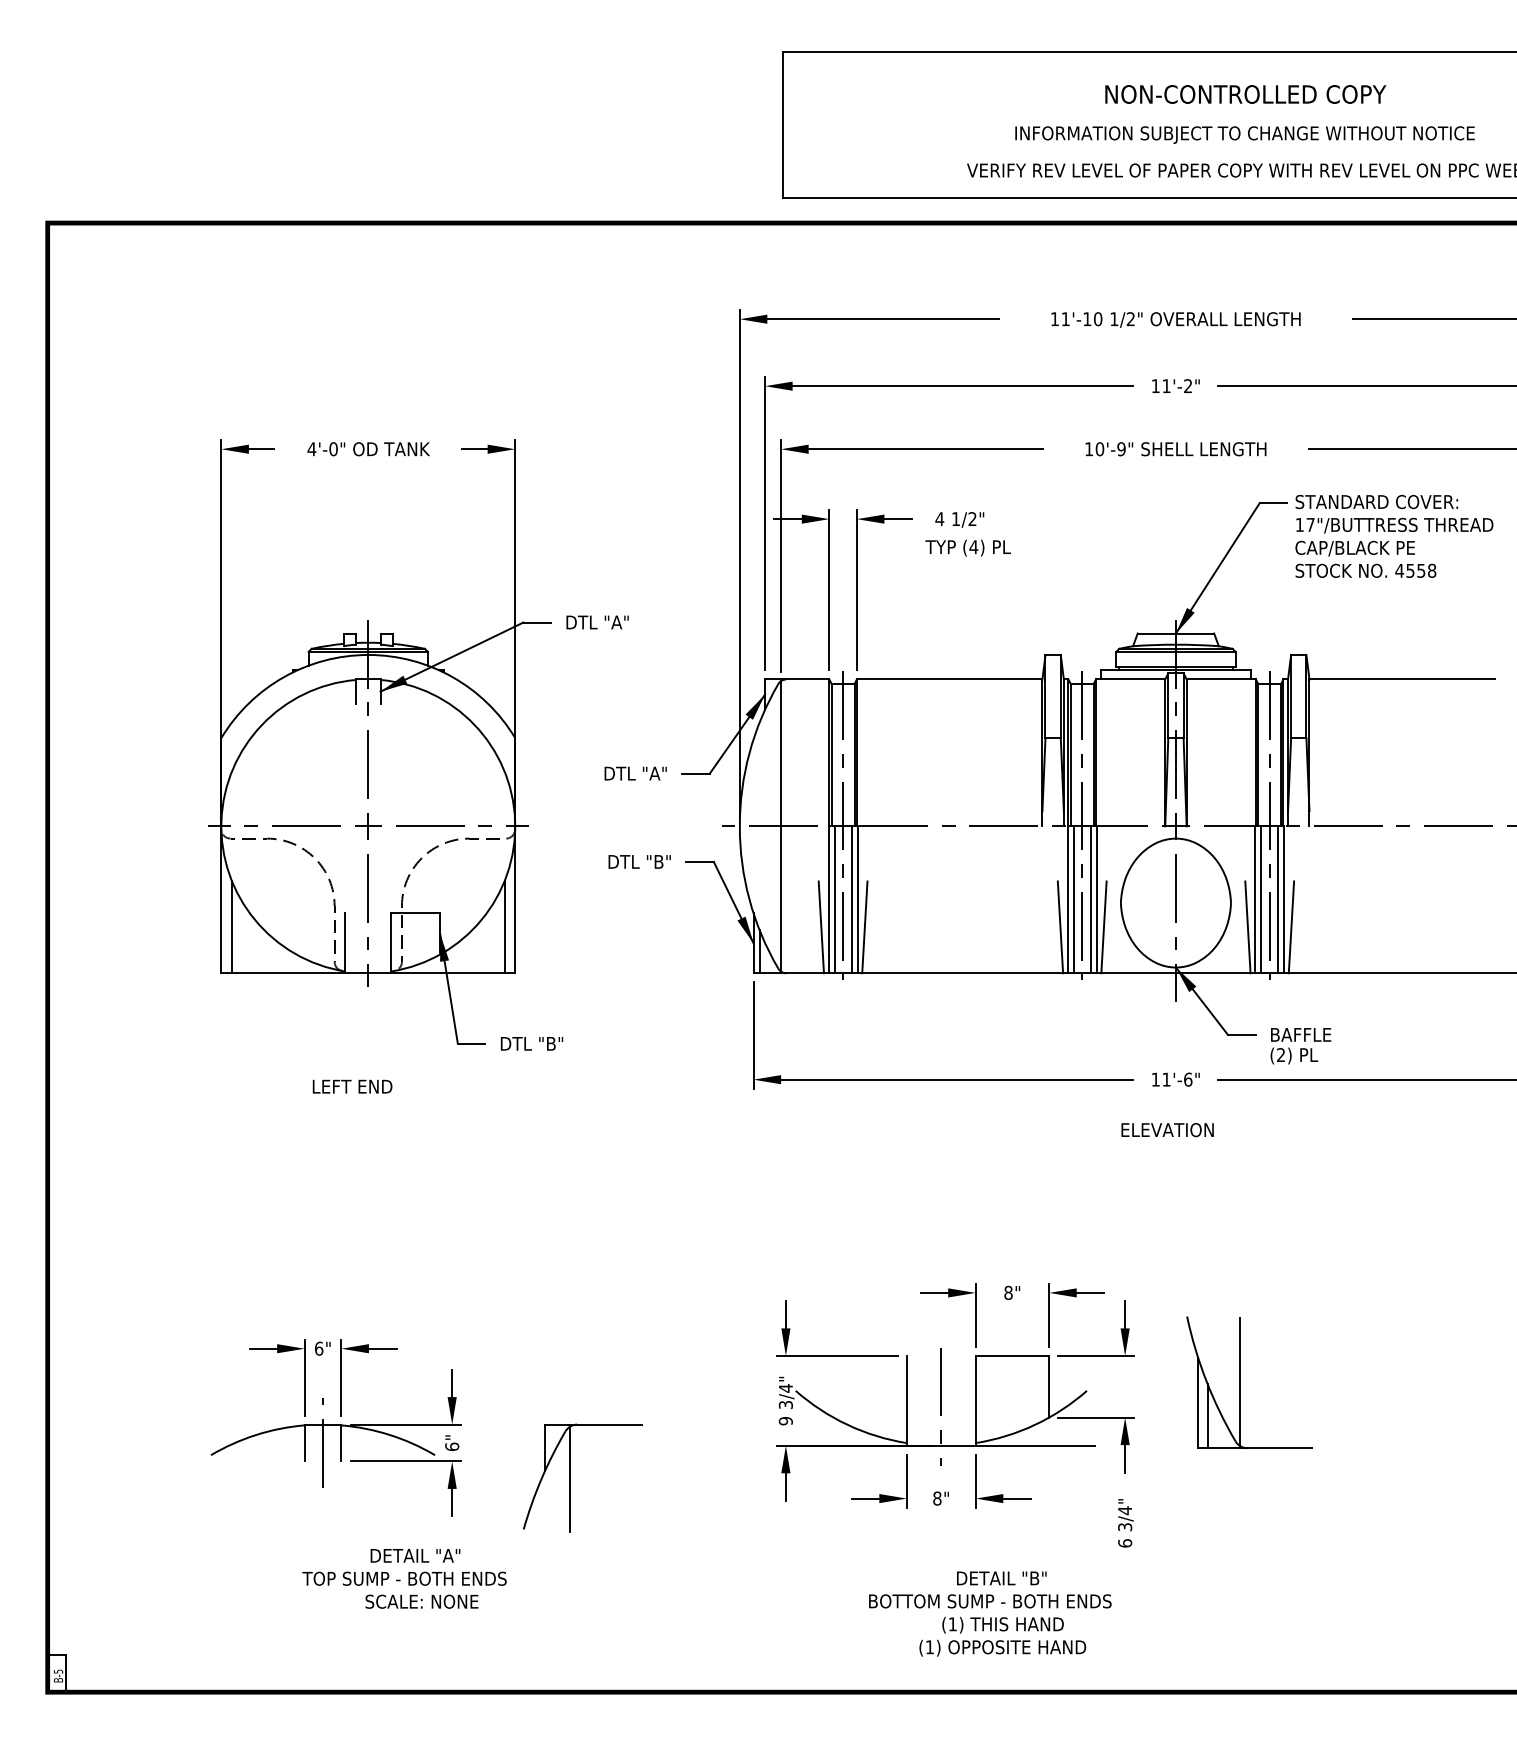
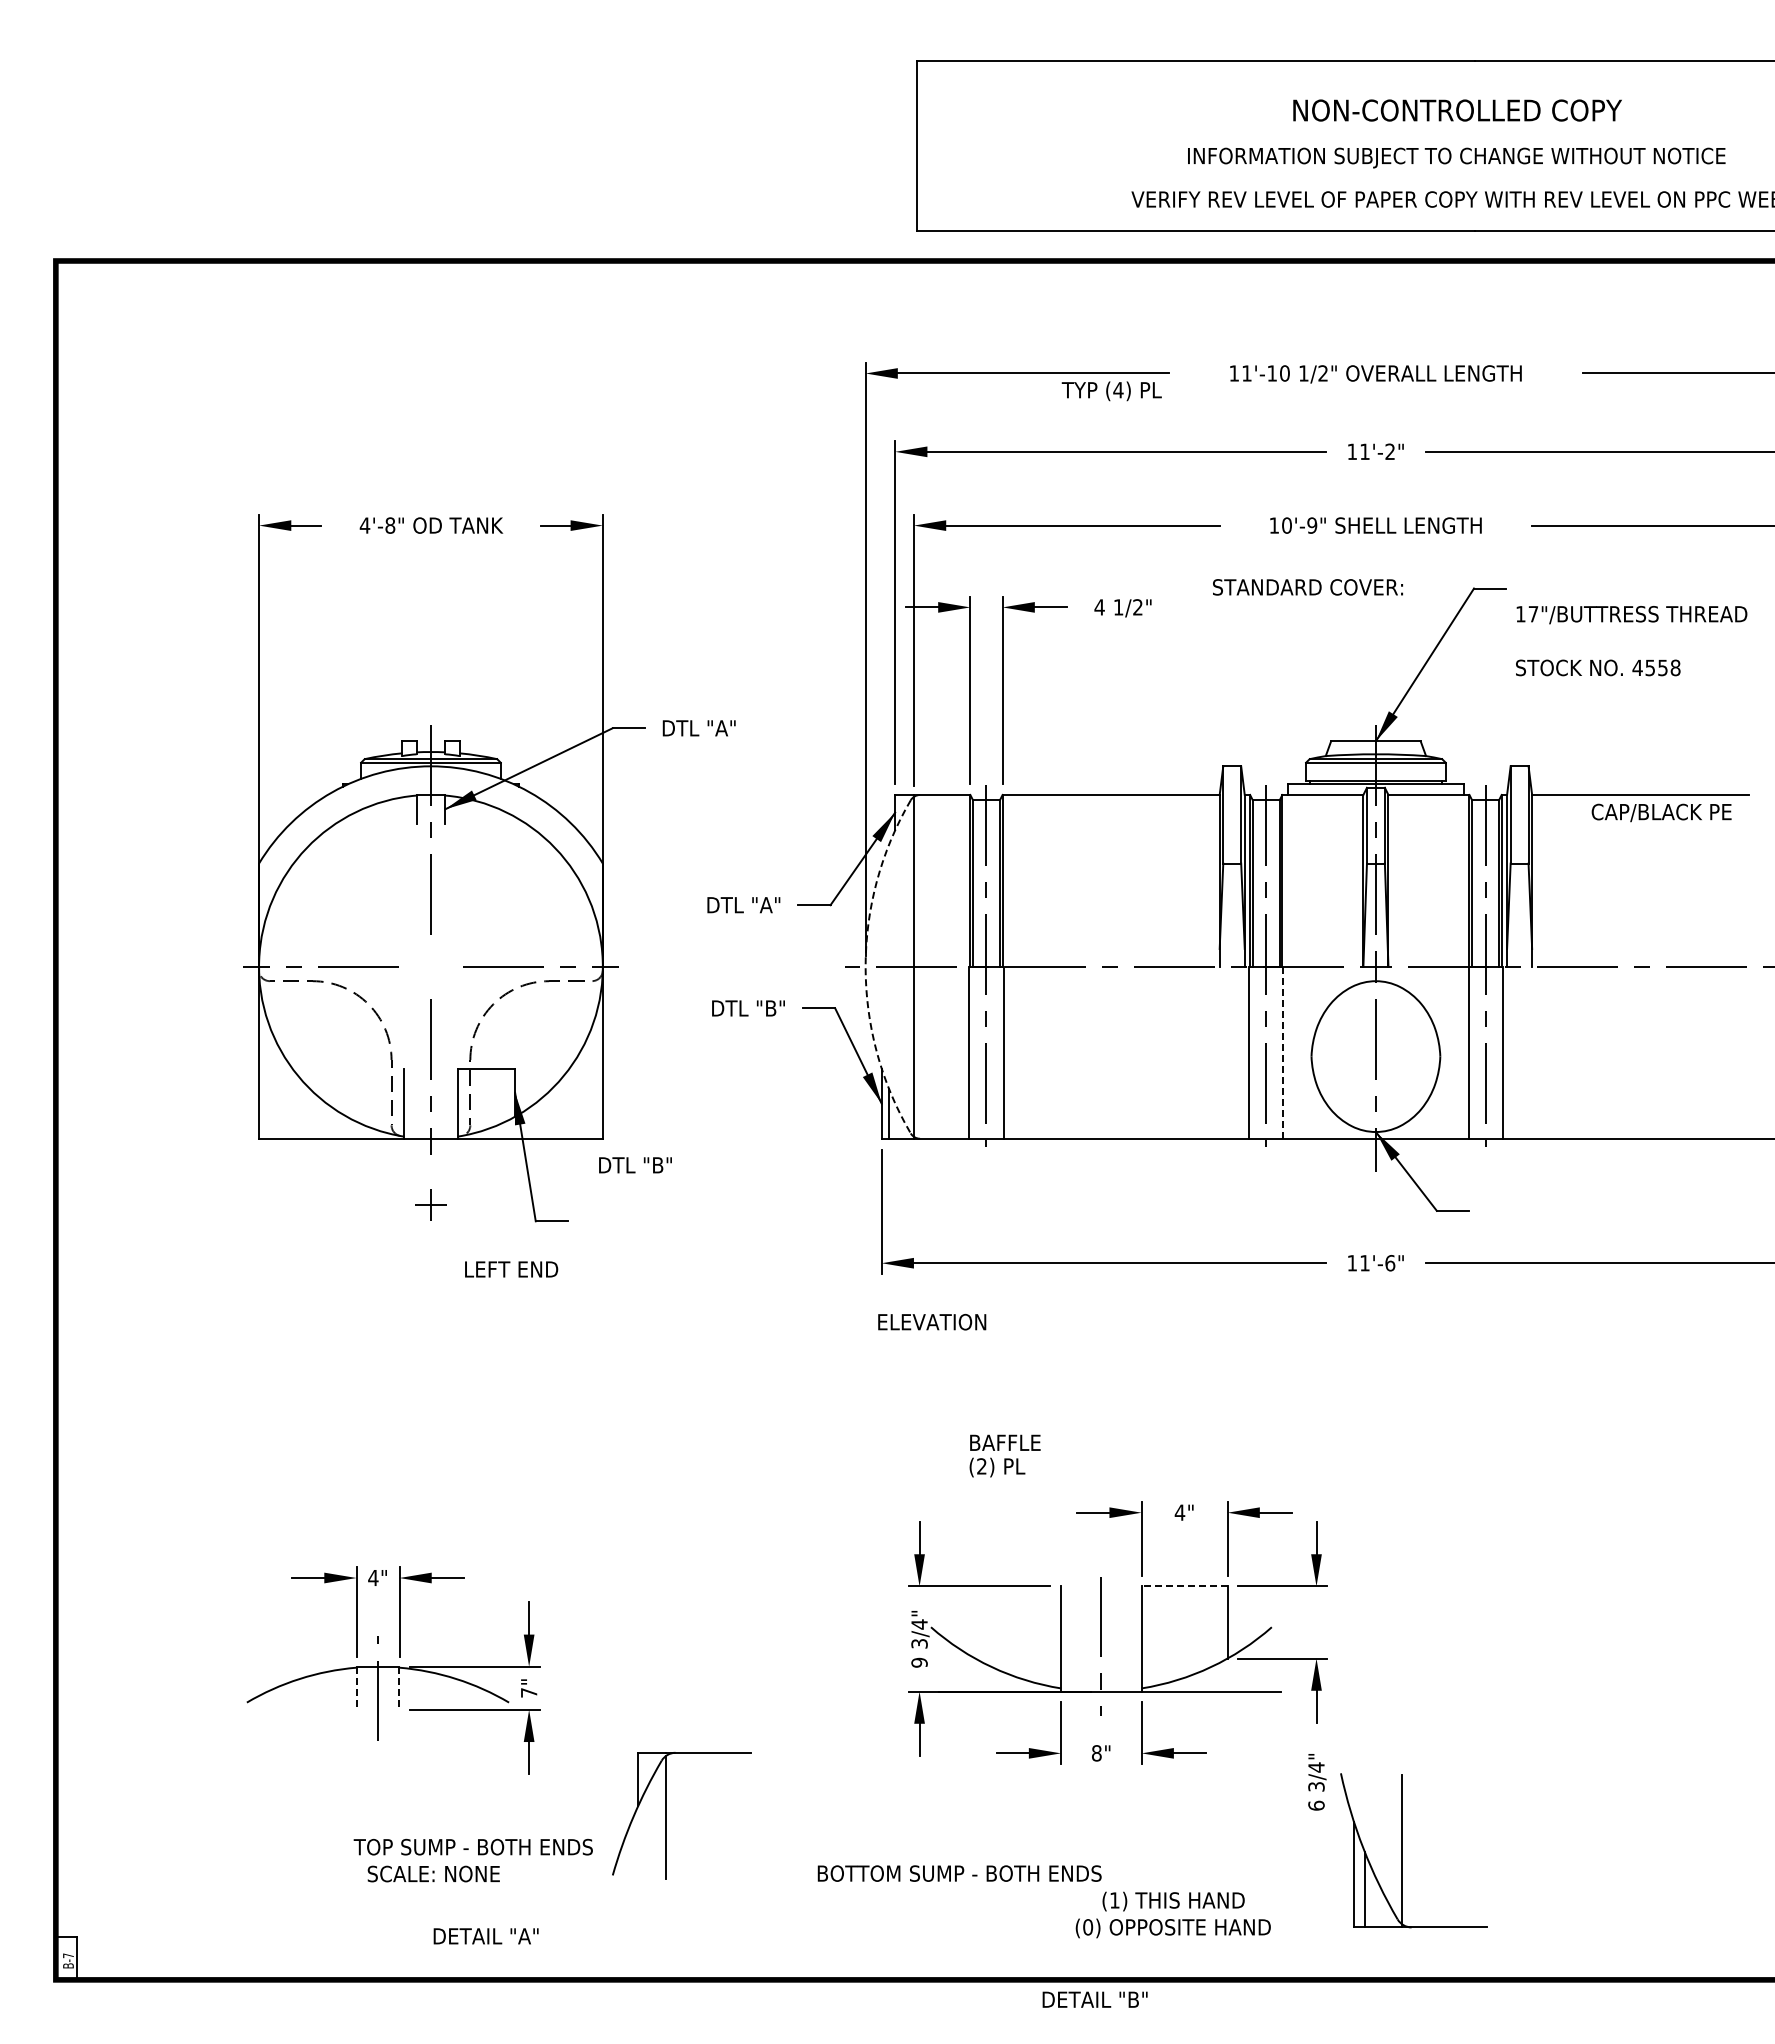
text: (333, 449) -> (390, 525), 4'-0" -> 4'-8"
text: (1376, 502) -> (1307, 587), moved
text: (967, 548) -> (1111, 391), moved
text: (1355, 548) -> (1661, 812), moved
part: (367, 826) -> (430, 1204), moved
arc: (739, 826) -> (865, 966), solid -> dashed
line: (834, 899) -> (976, 1052), removed
line: (851, 899) -> (996, 1052), removed
line: (1073, 899) -> (1256, 1052), removed
line: (1090, 899) -> (1276, 1052), removed
line: (1096, 899) -> (1283, 1052), solid -> dashed
line: (1261, 899) -> (1475, 1052), removed
line: (1278, 899) -> (1495, 1052), removed
line: (232, 926) -> (271, 1084), removed
line: (504, 926) -> (590, 1084), removed
line: (820, 926) -> (960, 1084), removed
line: (864, 926) -> (1011, 1084), removed
line: (1060, 926) -> (1240, 1084), removed
line: (1103, 926) -> (1291, 1084), removed
line: (1248, 926) -> (1460, 1084), removed
line: (1290, 926) -> (1510, 1084), removed
text: (532, 1044) -> (635, 1165), moved
text: (1300, 1045) -> (1004, 1455), moved
text: (352, 1086) -> (511, 1269), moved
text: (1167, 1129) -> (932, 1321), moved
text: (1008, 1292) -> (1179, 1512), 8" -> 4"
text: (319, 1348) -> (373, 1577), 6" -> 4"
line: (1012, 1355) -> (1184, 1586), solid -> dashed
part: (1239, 1382) -> (1402, 1850), moved
line: (304, 1443) -> (356, 1688), solid -> dashed
line: (341, 1443) -> (399, 1688), solid -> dashed
text: (451, 1446) -> (528, 1692), 6" -> 7"
part: (569, 1478) -> (666, 1815), moved
text: (414, 1555) -> (485, 1936), moved
text: (1001, 1578) -> (1094, 1999), moved
text: (421, 1601) -> (433, 1873), moved
text: (990, 1601) -> (959, 1873), moved
text: (930, 1647) -> (1088, 1927), (1) -> (0)
text: (58, 1671) -> (68, 1955), B-5 -> B-7

